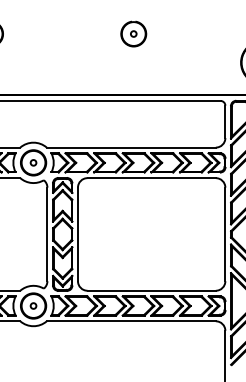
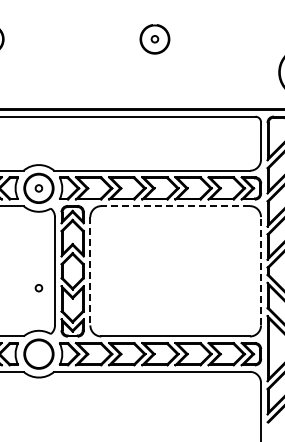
line: (151, 178) -> (175, 206), solid -> dashed
line: (225, 233) -> (261, 270), solid -> dashed
line: (78, 234) -> (90, 271), solid -> dashed
circle: (33, 306) -> (38, 288), moved

